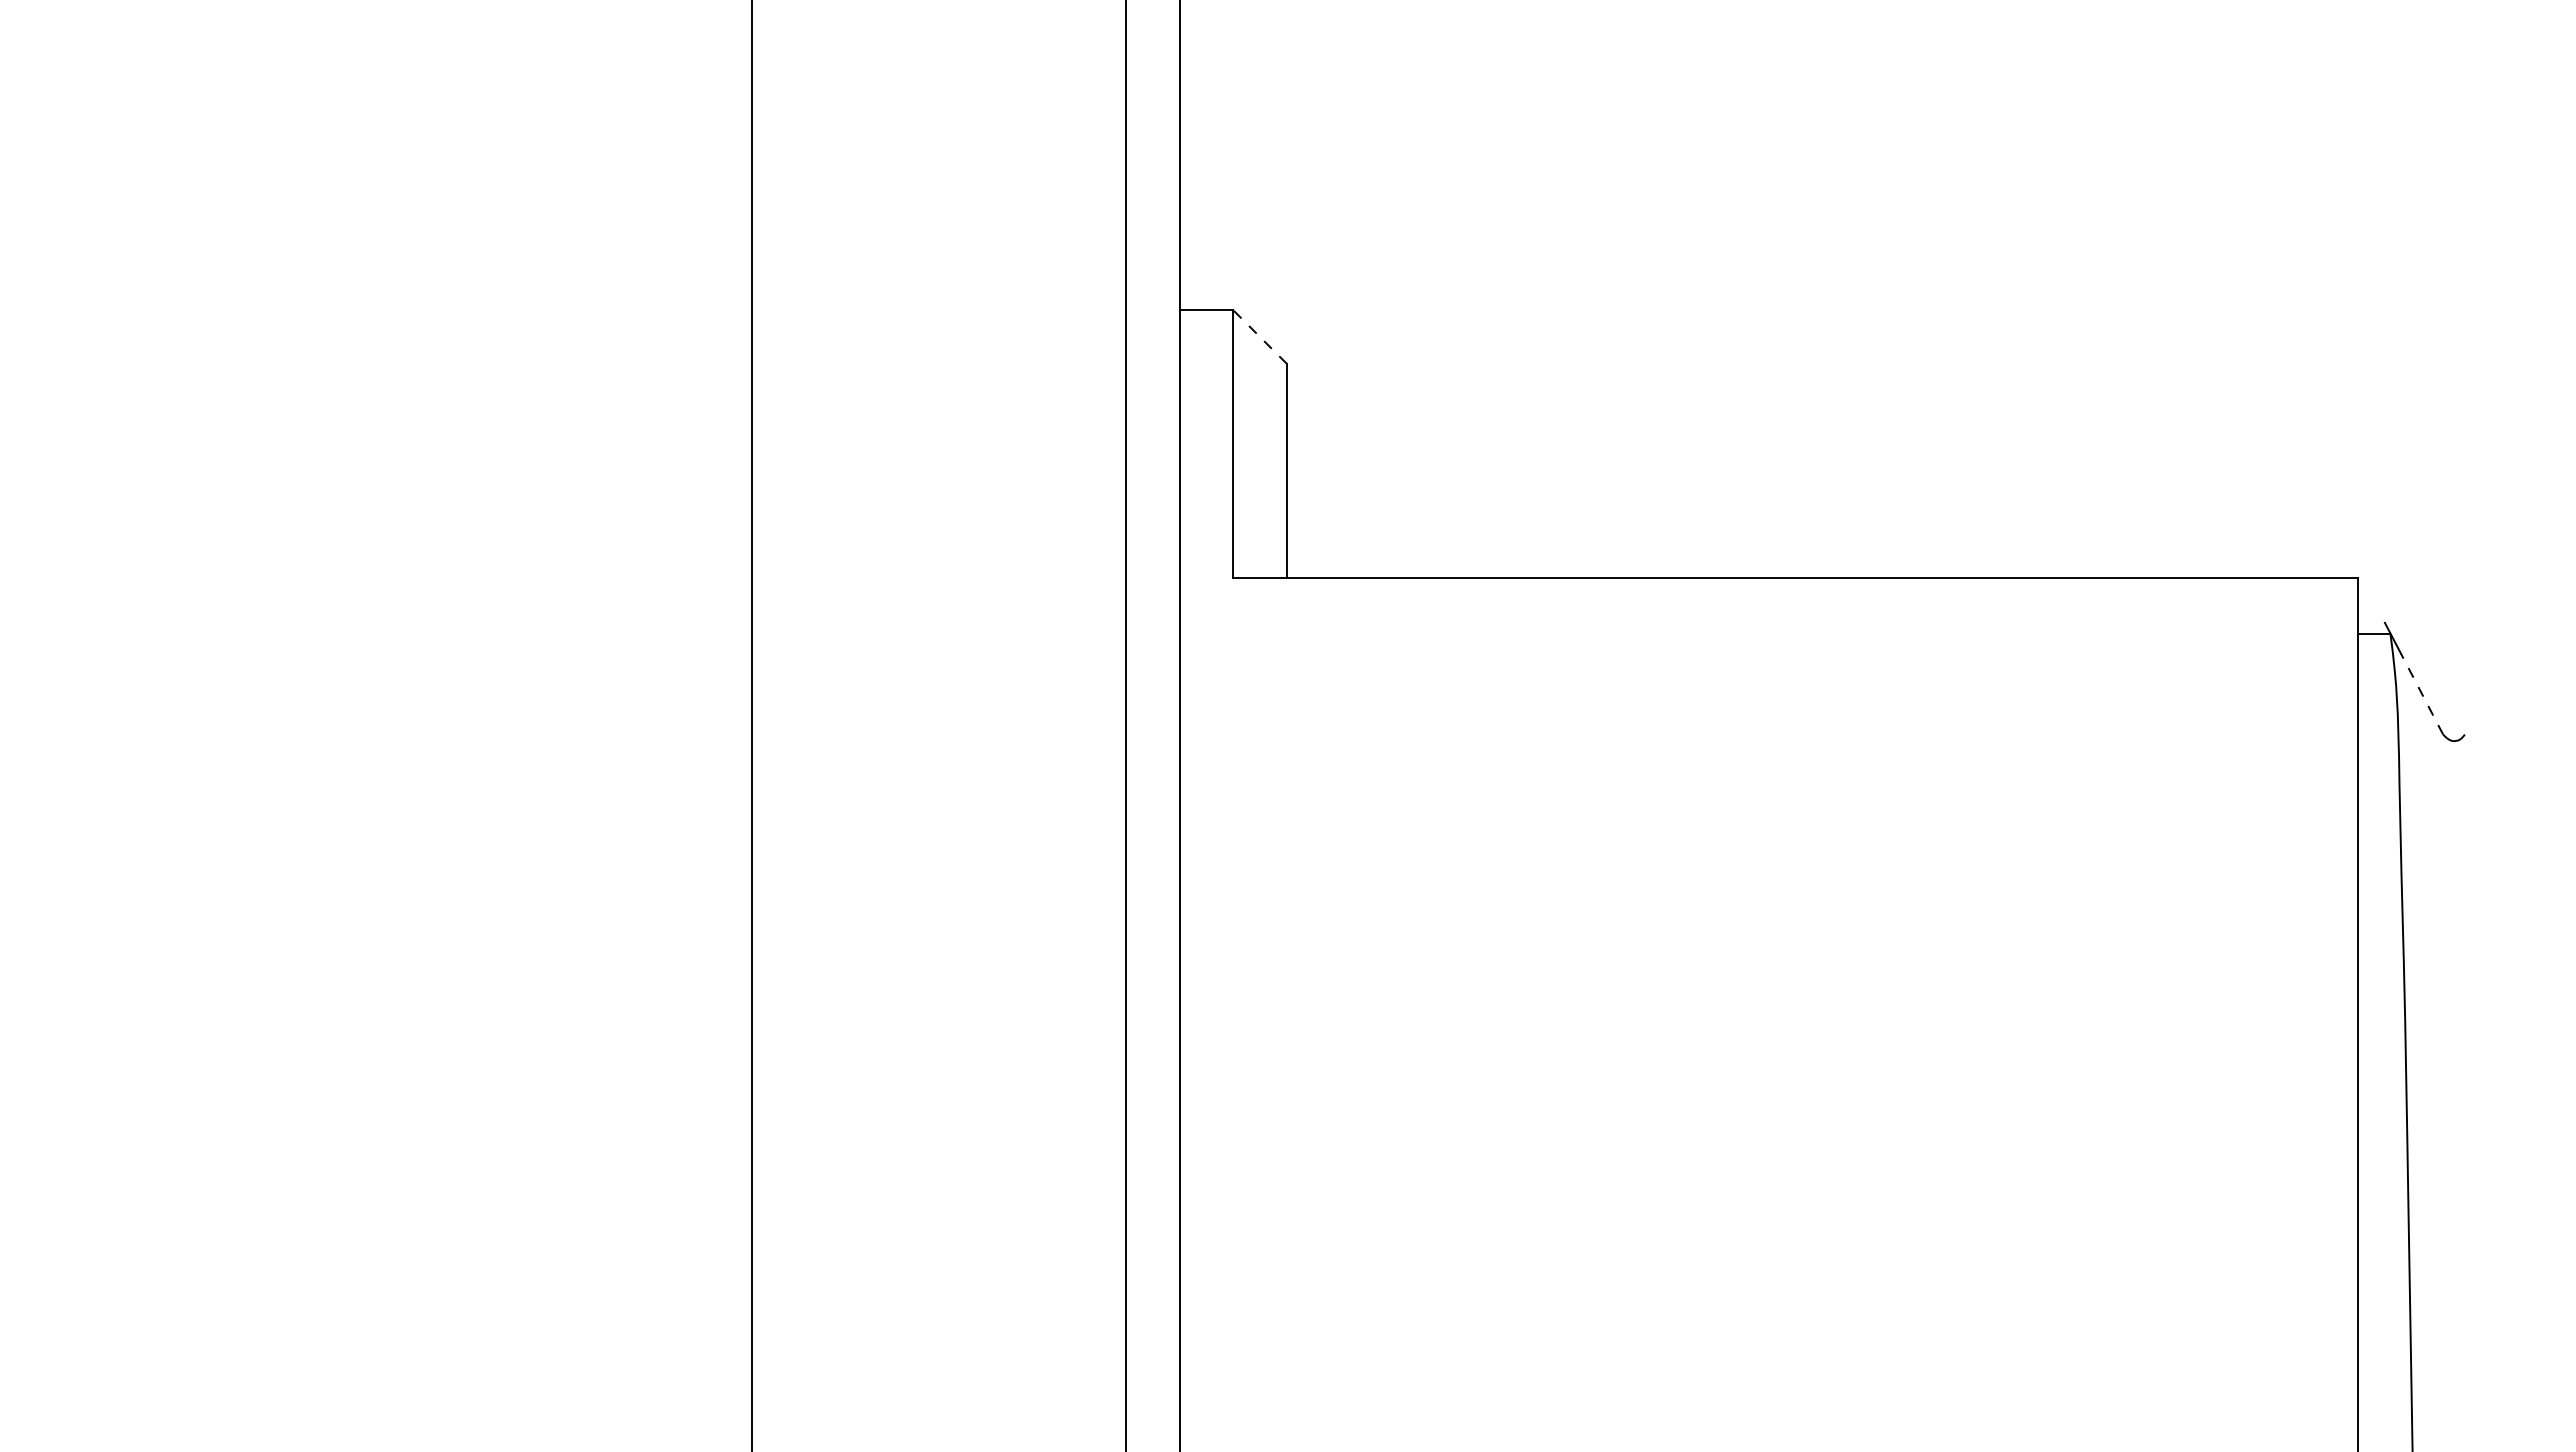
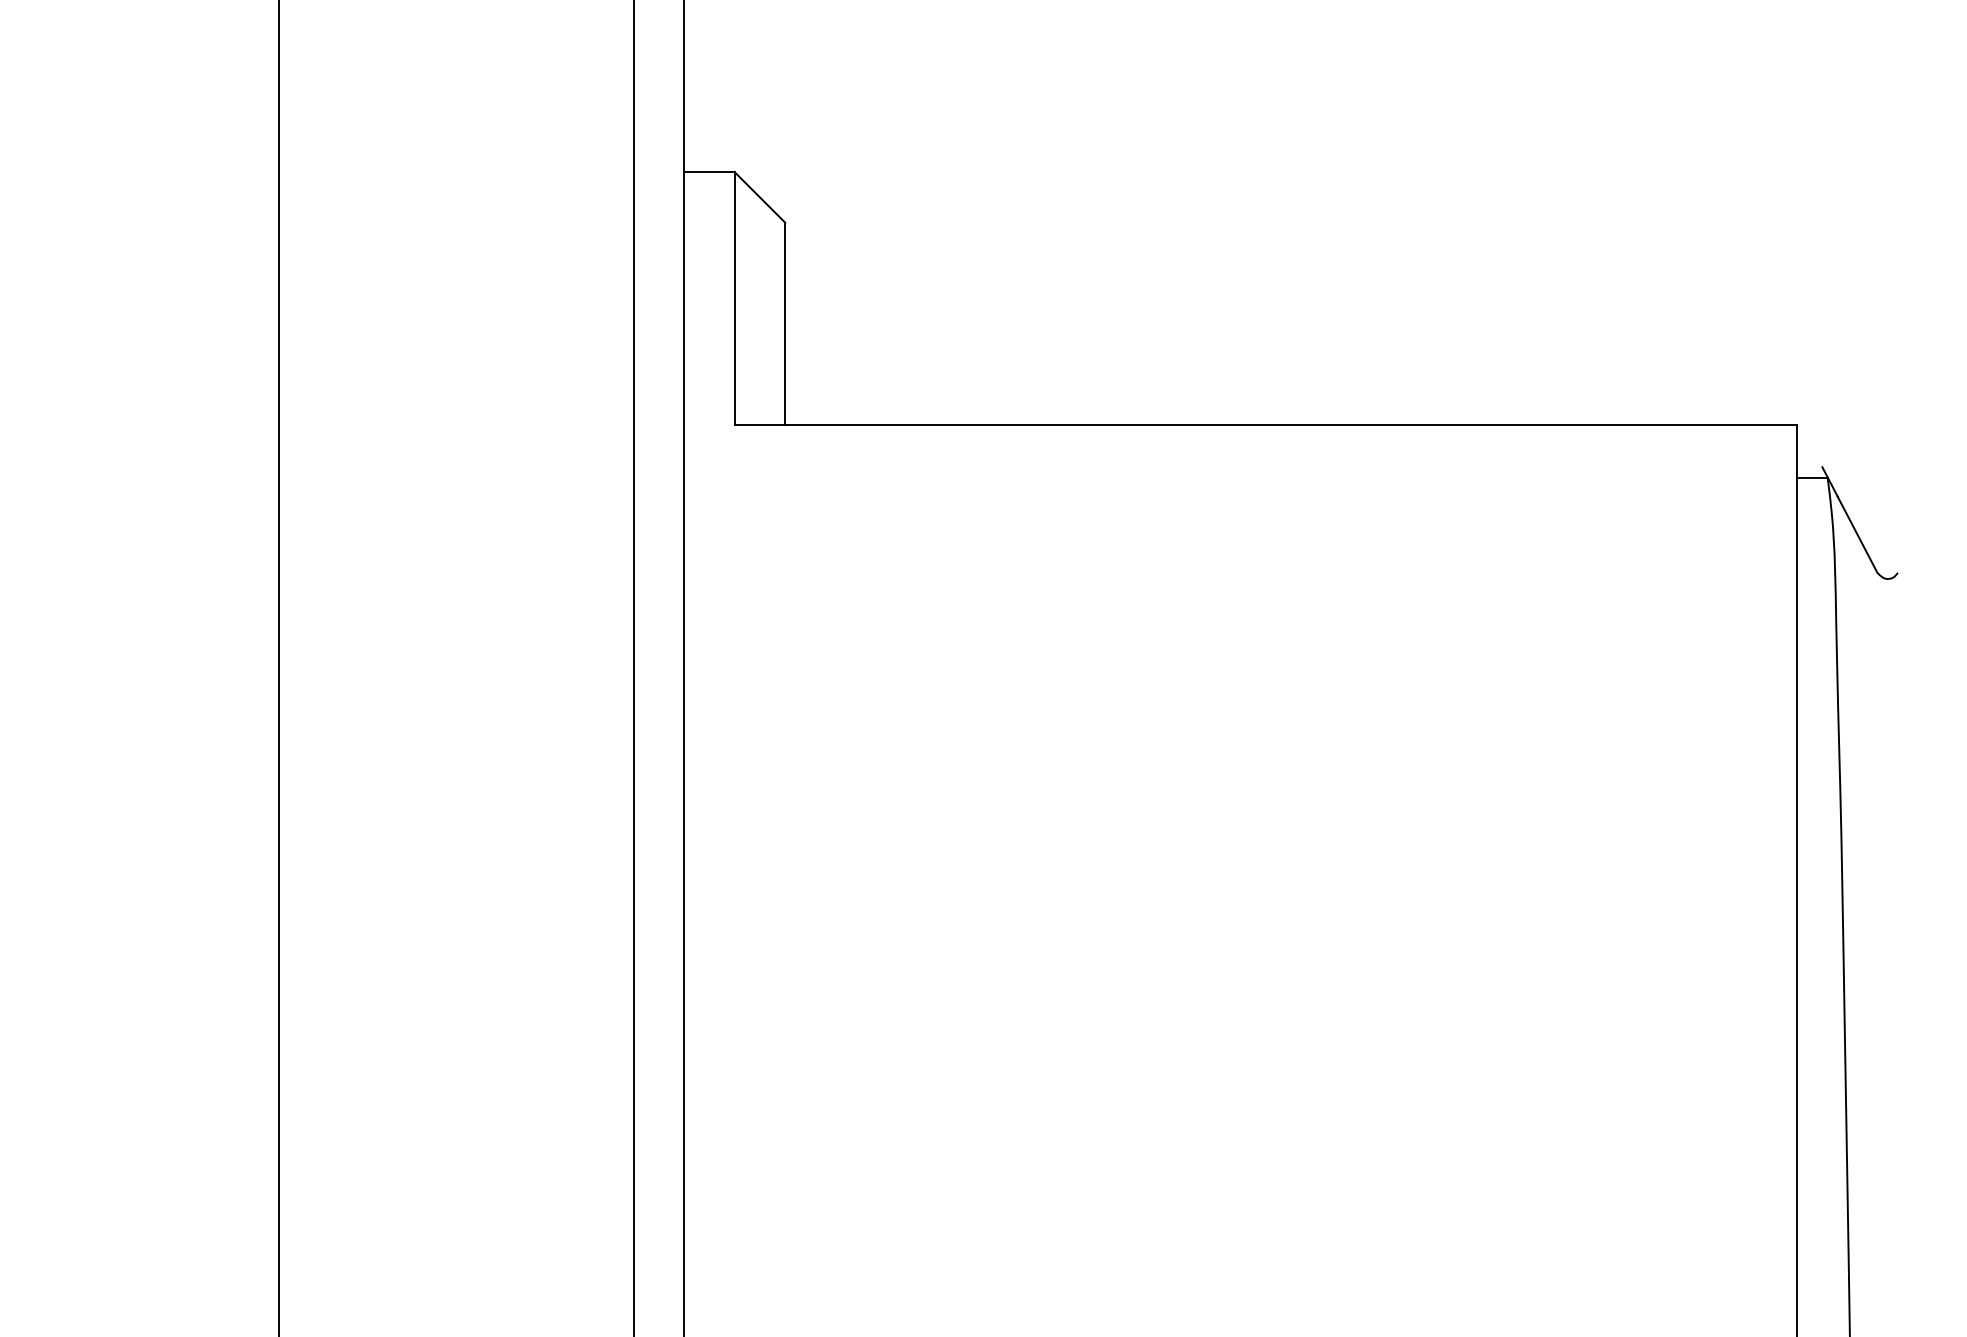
line: (1260, 337) -> (760, 197), dashed -> solid
line: (2422, 694) -> (1857, 534), dashed -> solid

